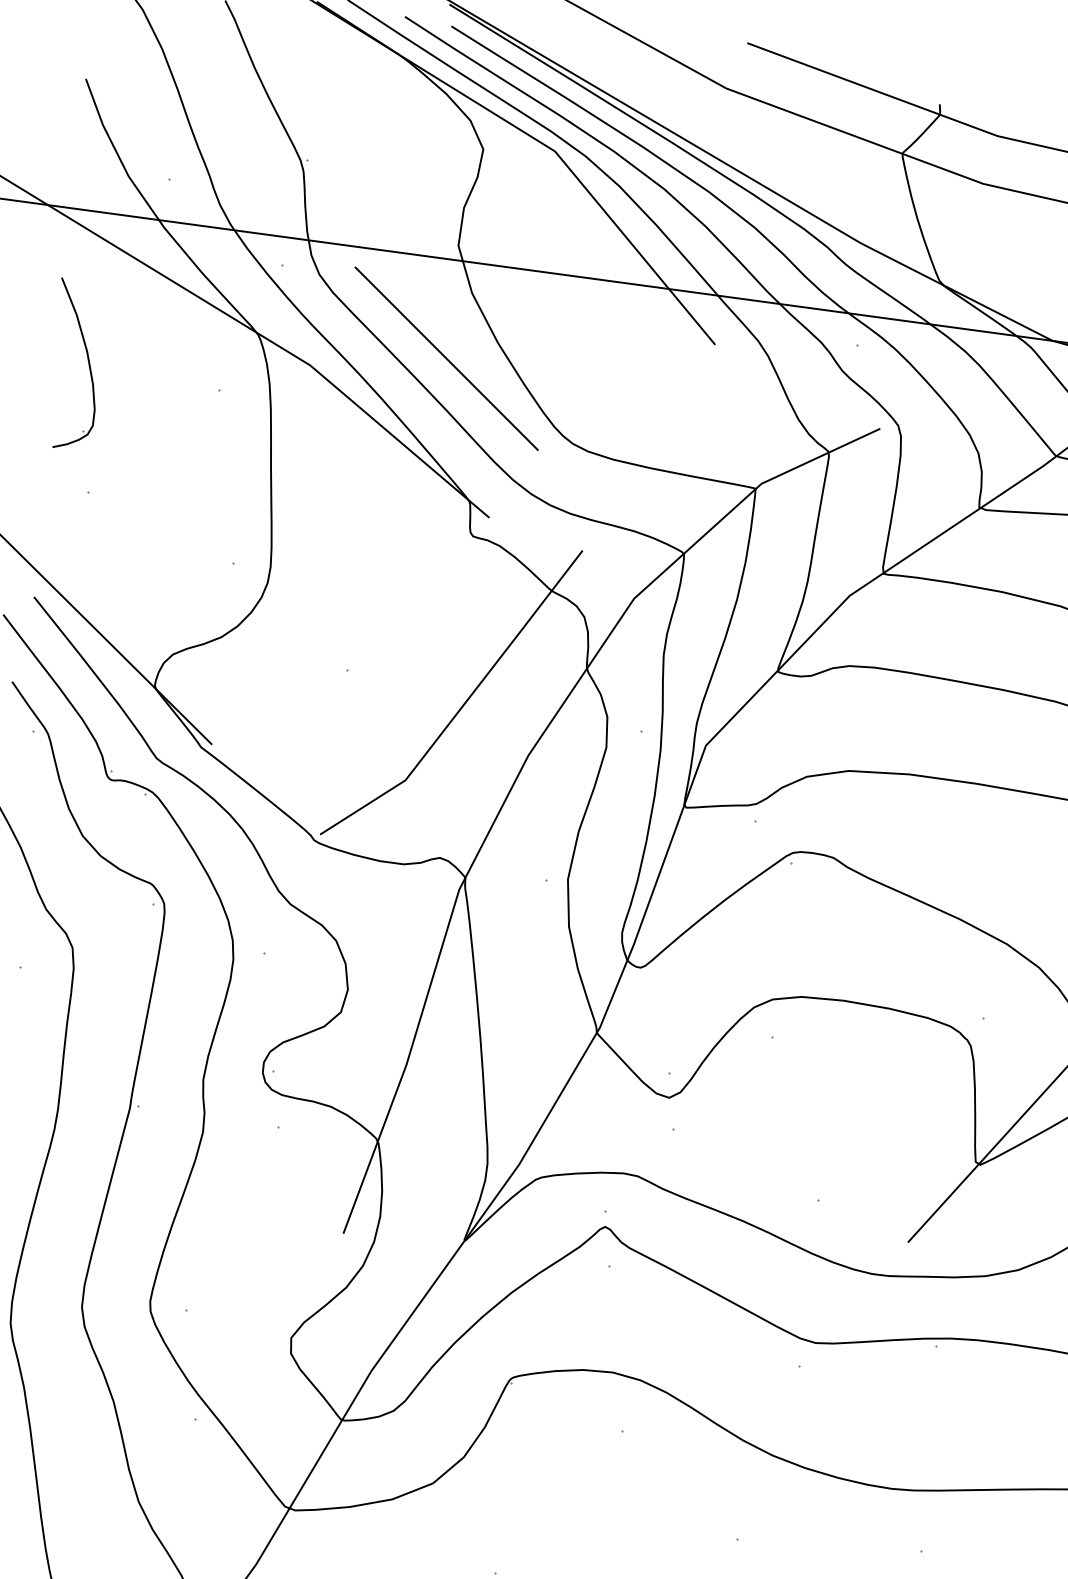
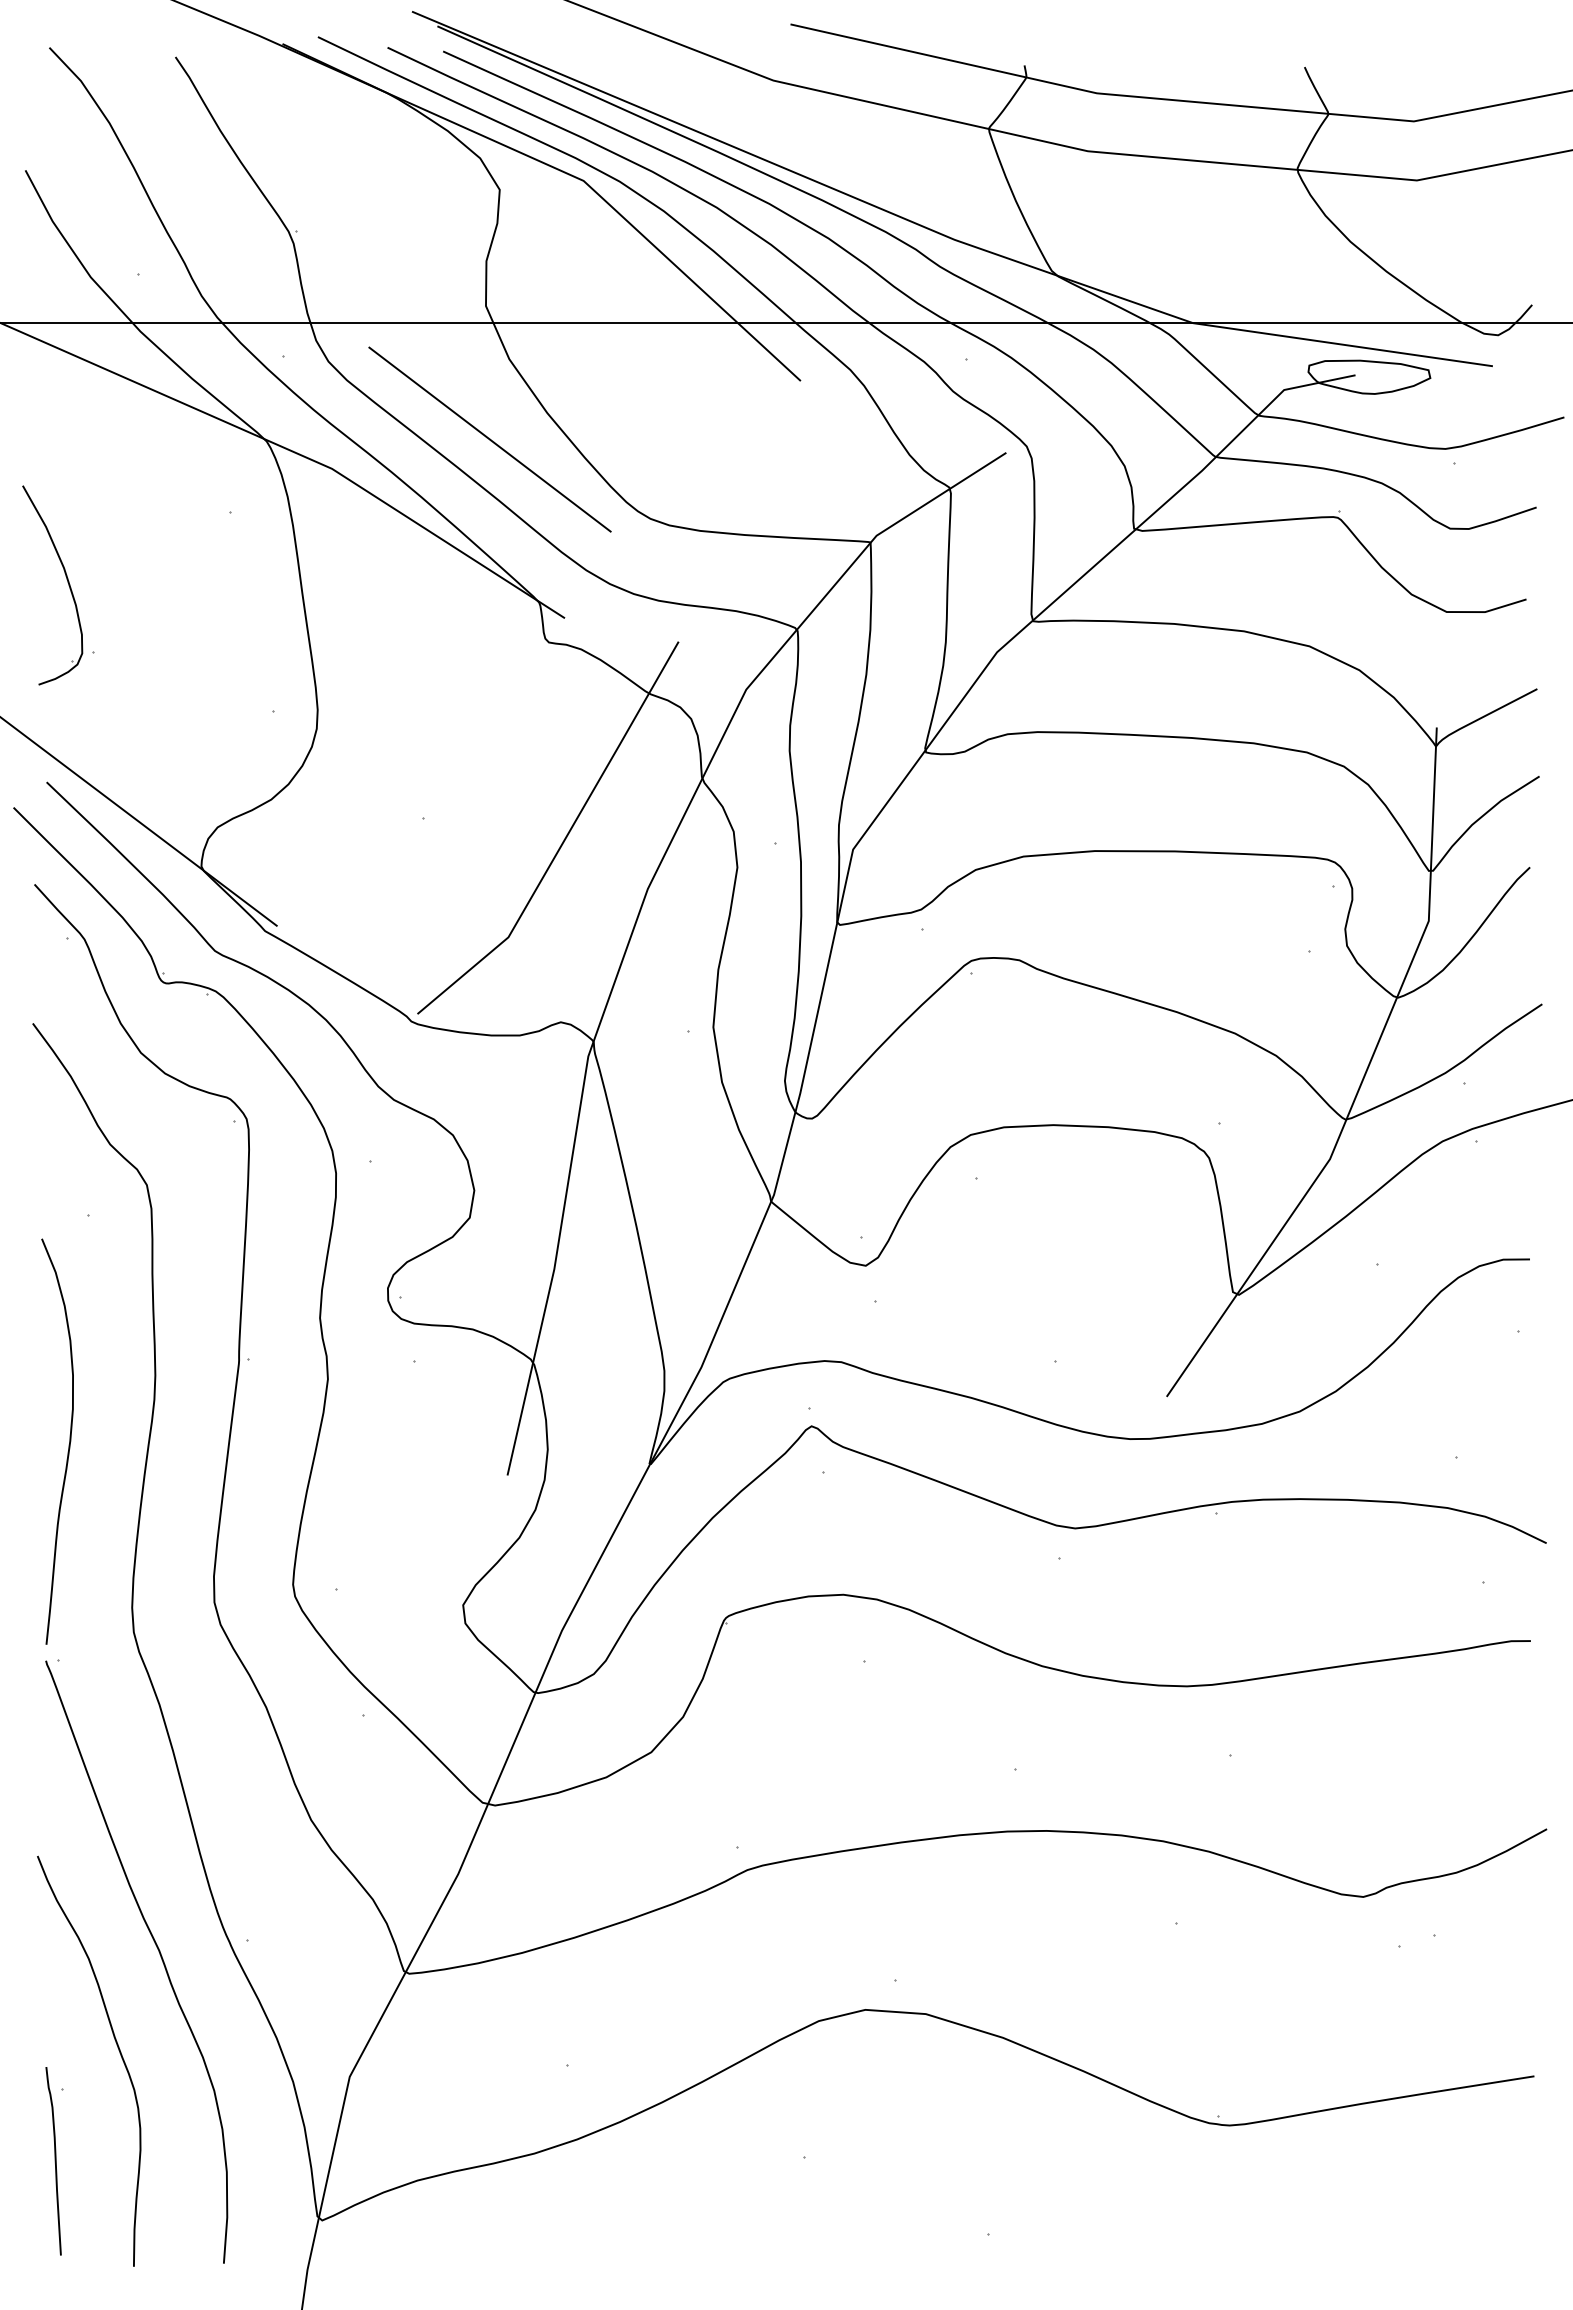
part: (88, 361) -> (66, 579), moved

